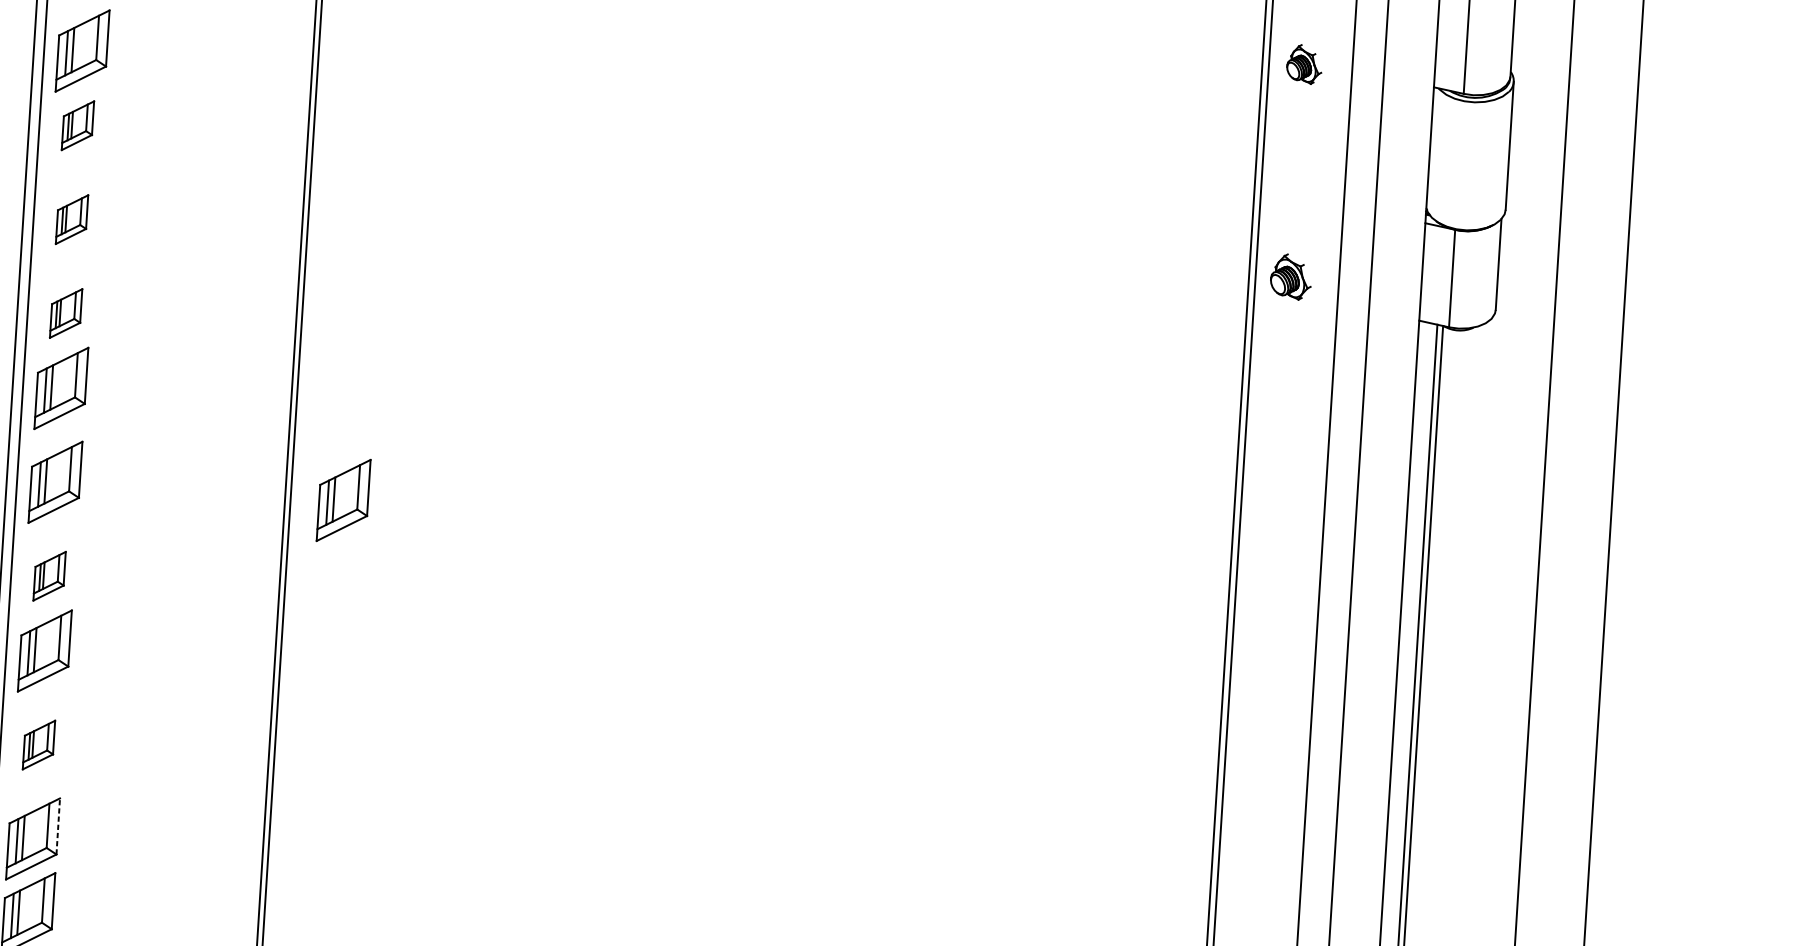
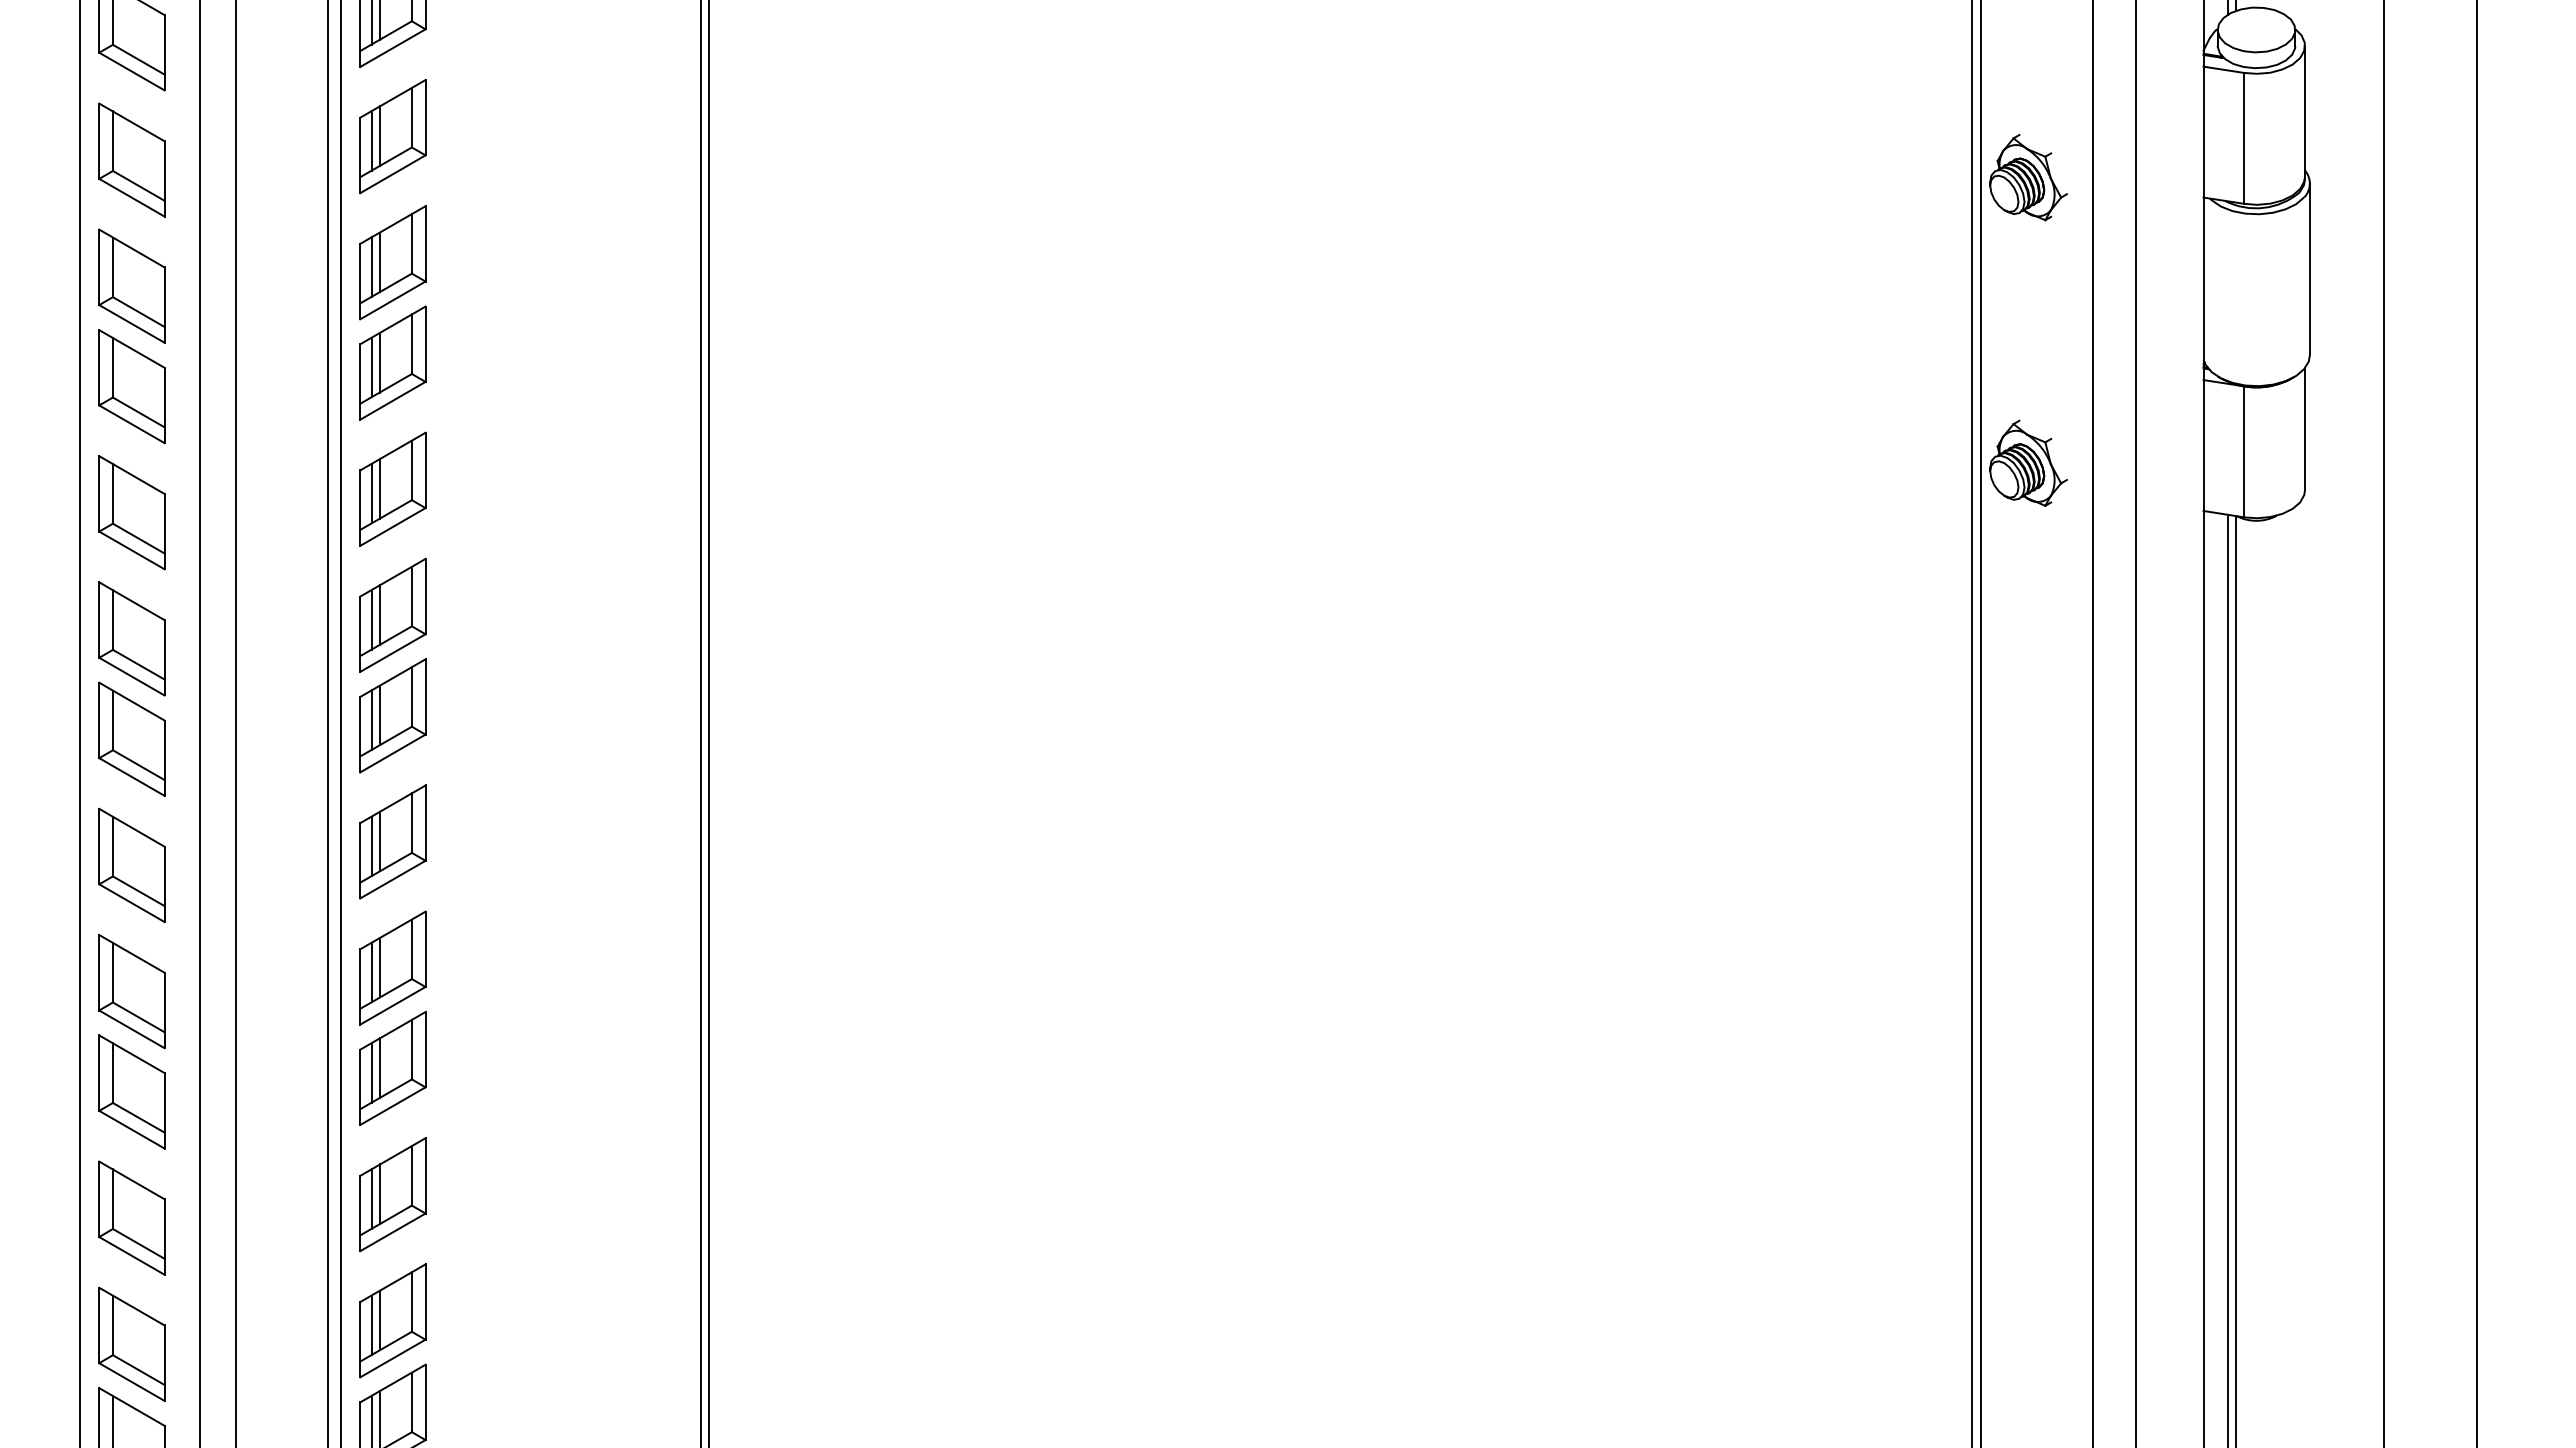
part: (1304, 64) -> (2028, 177), size x1.67
part: (77, 125) -> (392, 362), size x1.67
part: (71, 219) -> (392, 488), size x1.67
part: (1291, 276) -> (2028, 462), size x1.43
part: (65, 312) -> (392, 614), size x1.67
part: (343, 500) -> (779, 841), removed
part: (49, 575) -> (392, 967), size x1.67
part: (38, 744) -> (392, 1194), size x1.67
line: (58, 826) -> (425, 1302), dashed -> solid

